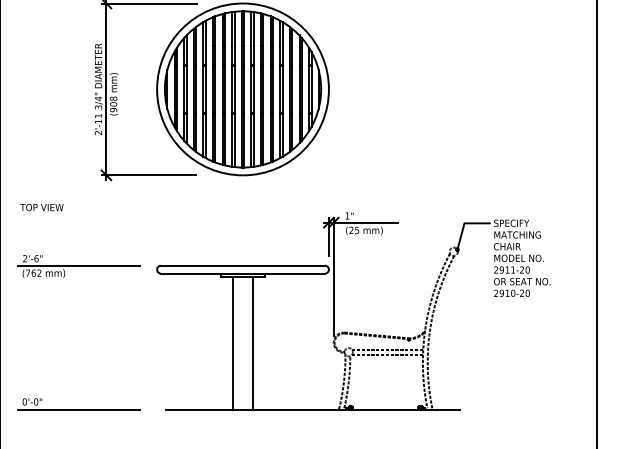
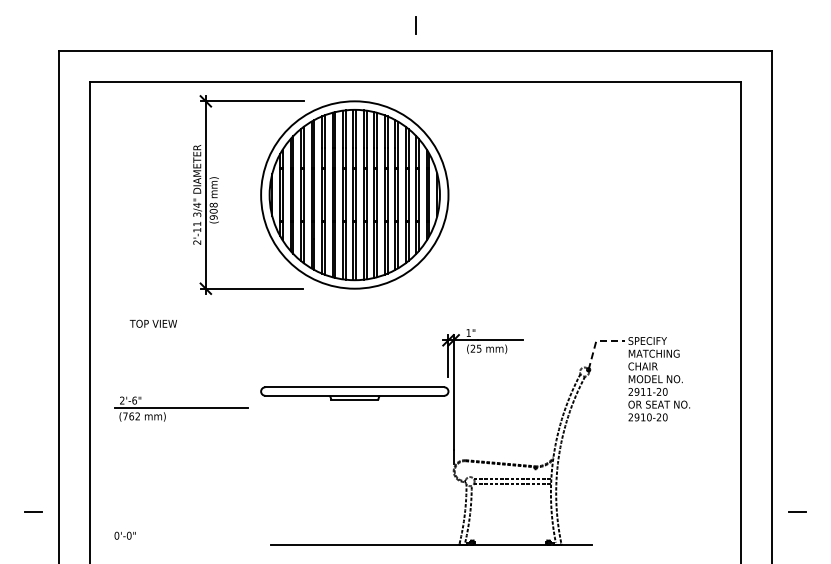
text: (40, 207) -> (152, 323), moved
line: (464, 223) -> (596, 341), solid -> dashed
part: (79, 265) -> (181, 408), moved
line: (232, 343) -> (343, 472), removed
line: (252, 343) -> (365, 472), removed
line: (78, 409) -> (175, 544), removed

